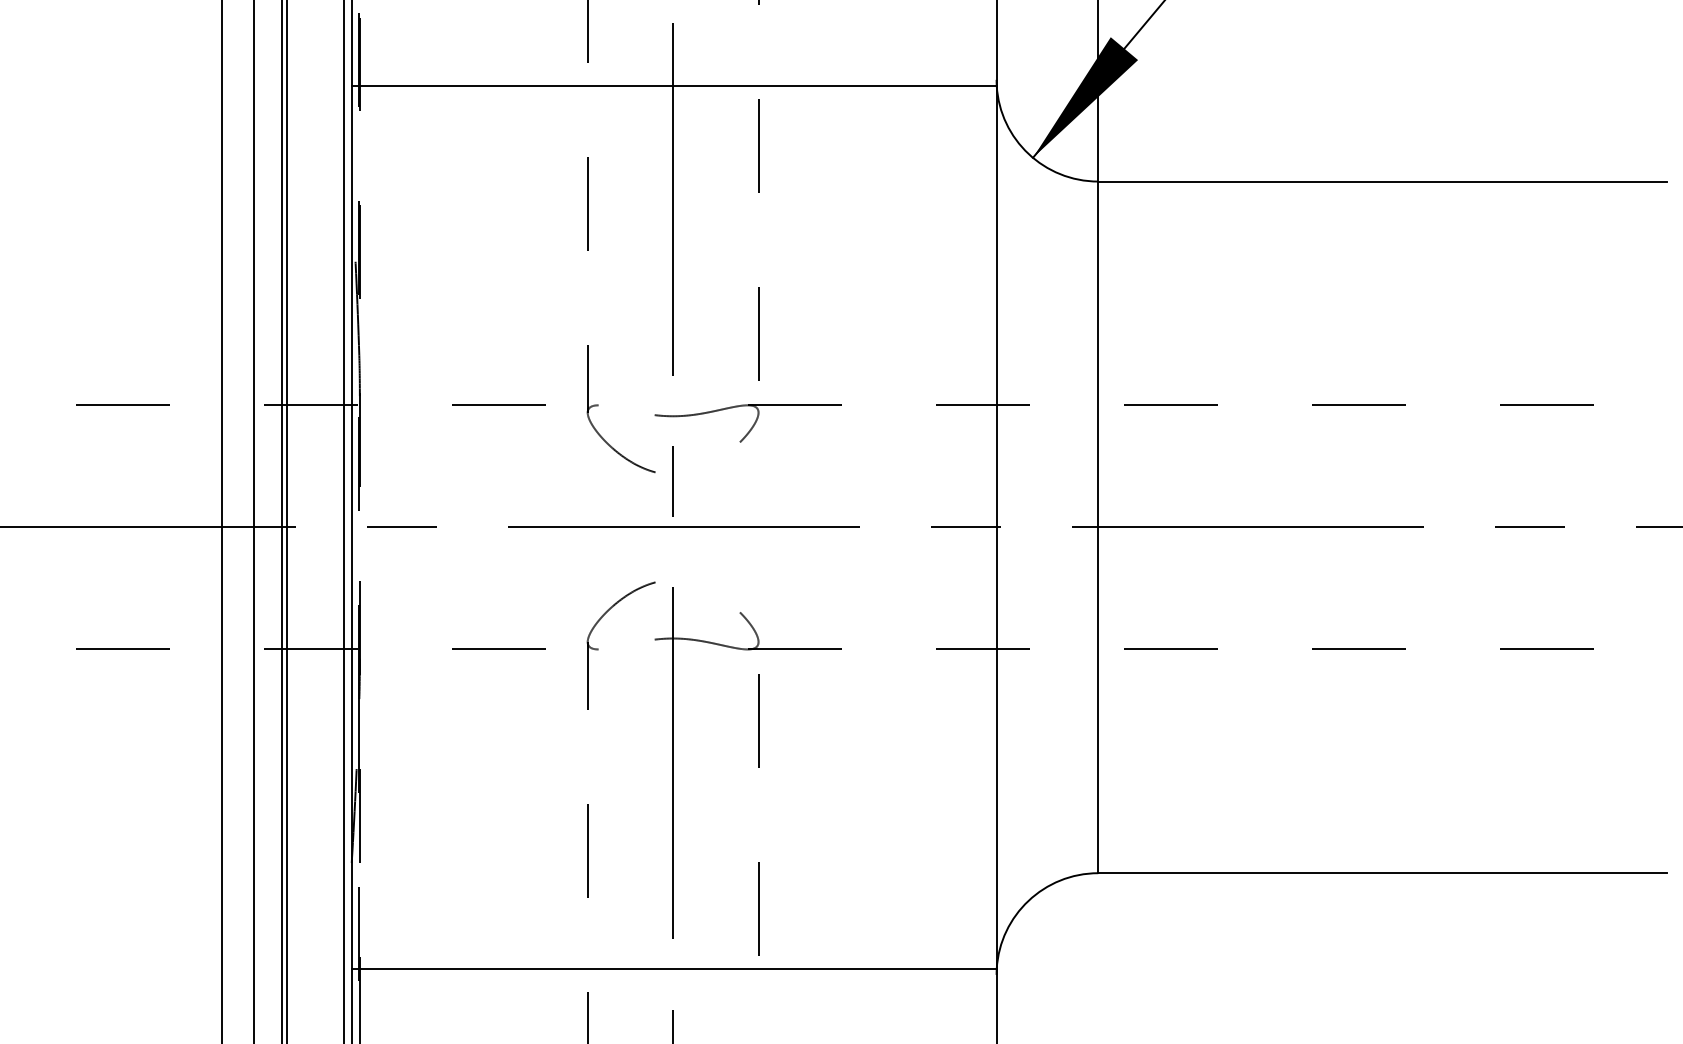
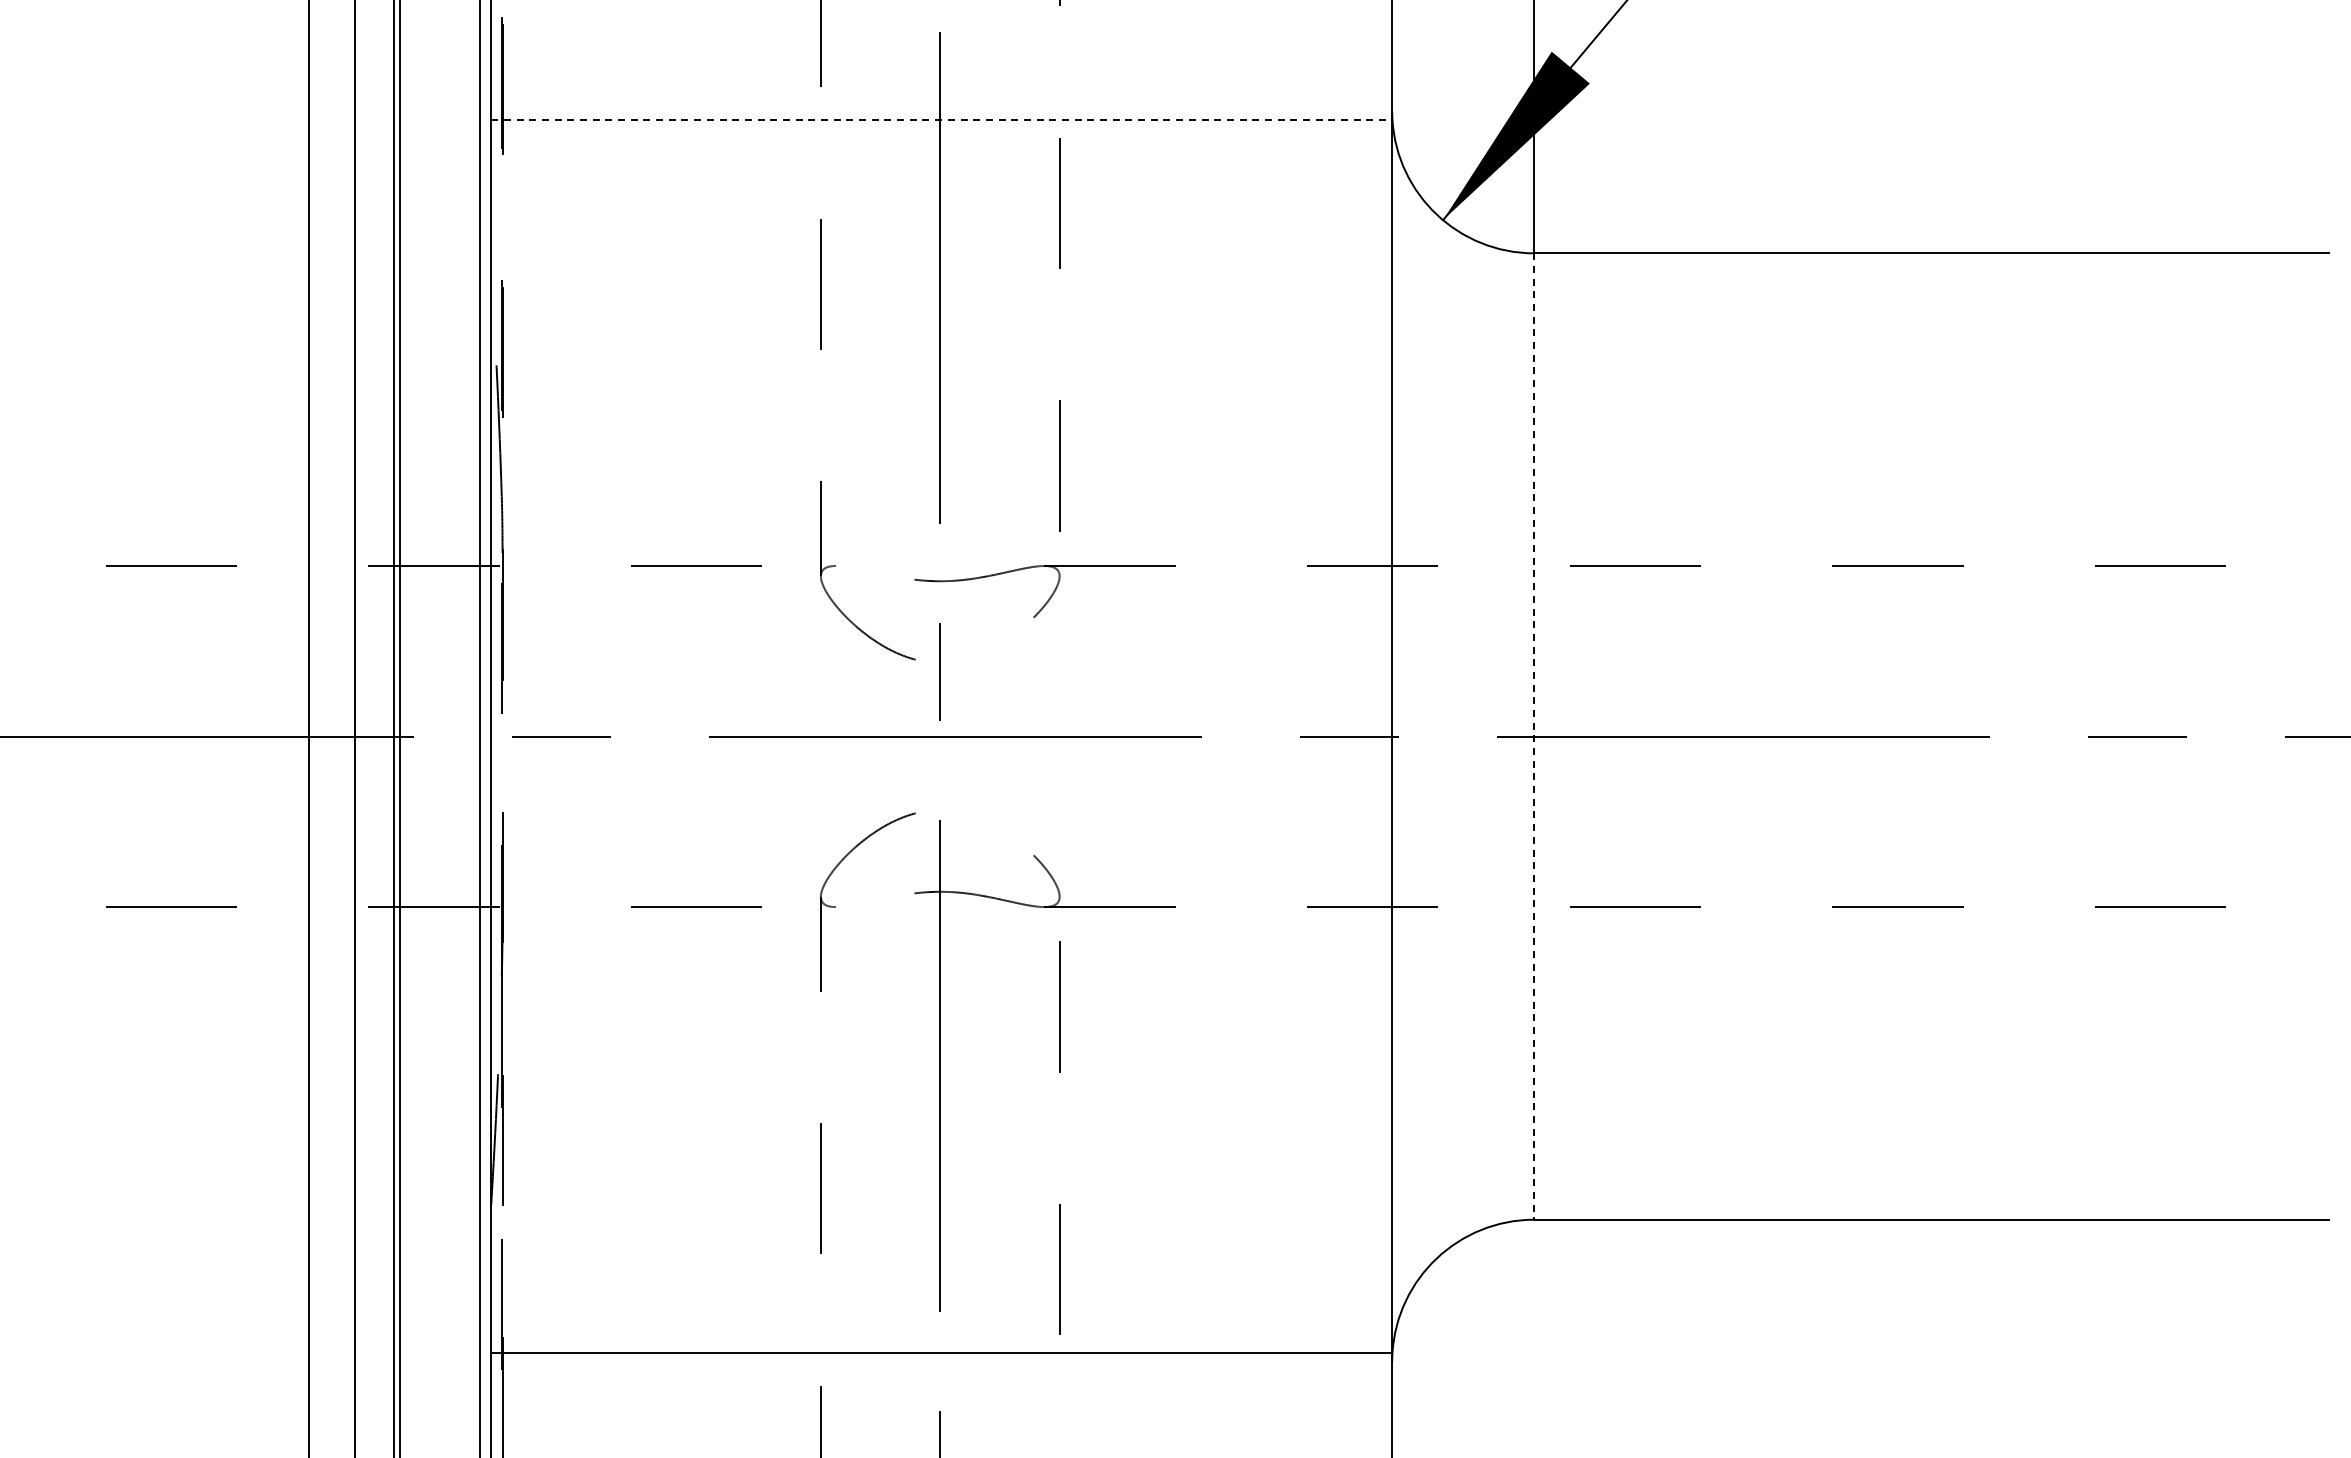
line: (674, 85) -> (941, 119), solid -> dashed
line: (1098, 528) -> (1534, 737), solid -> dashed

